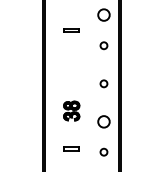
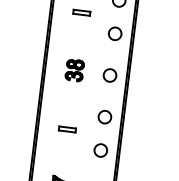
circle: (103, 45) -> (114, 33), size x1.67
circle: (103, 83) -> (109, 75), size x1.67
part: (71, 110) -> (74, 69), moved
part: (71, 148) -> (67, 128), moved
circle: (103, 151) -> (100, 149), size x1.67

